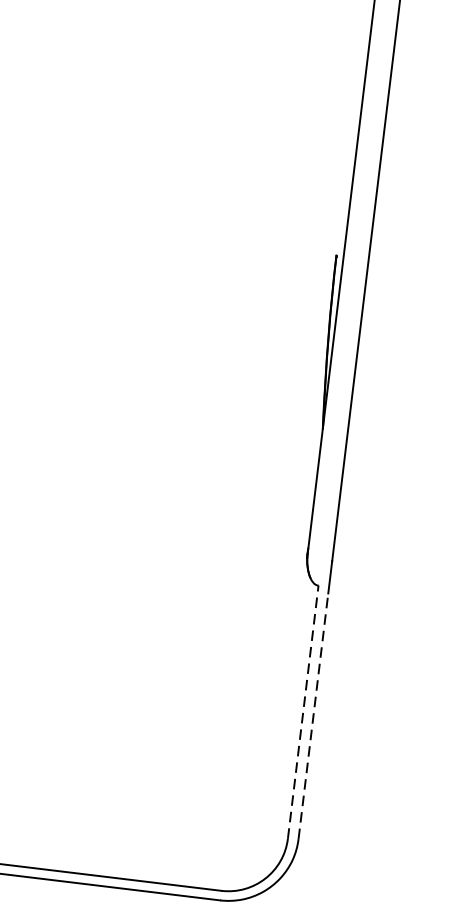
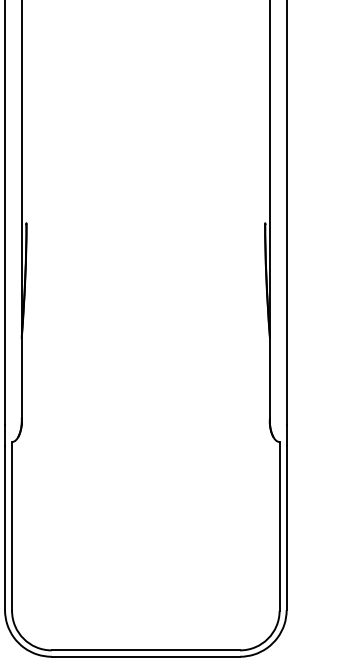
line: (303, 710) -> (279, 525), dashed -> solid
line: (313, 716) -> (286, 528), dashed -> solid

